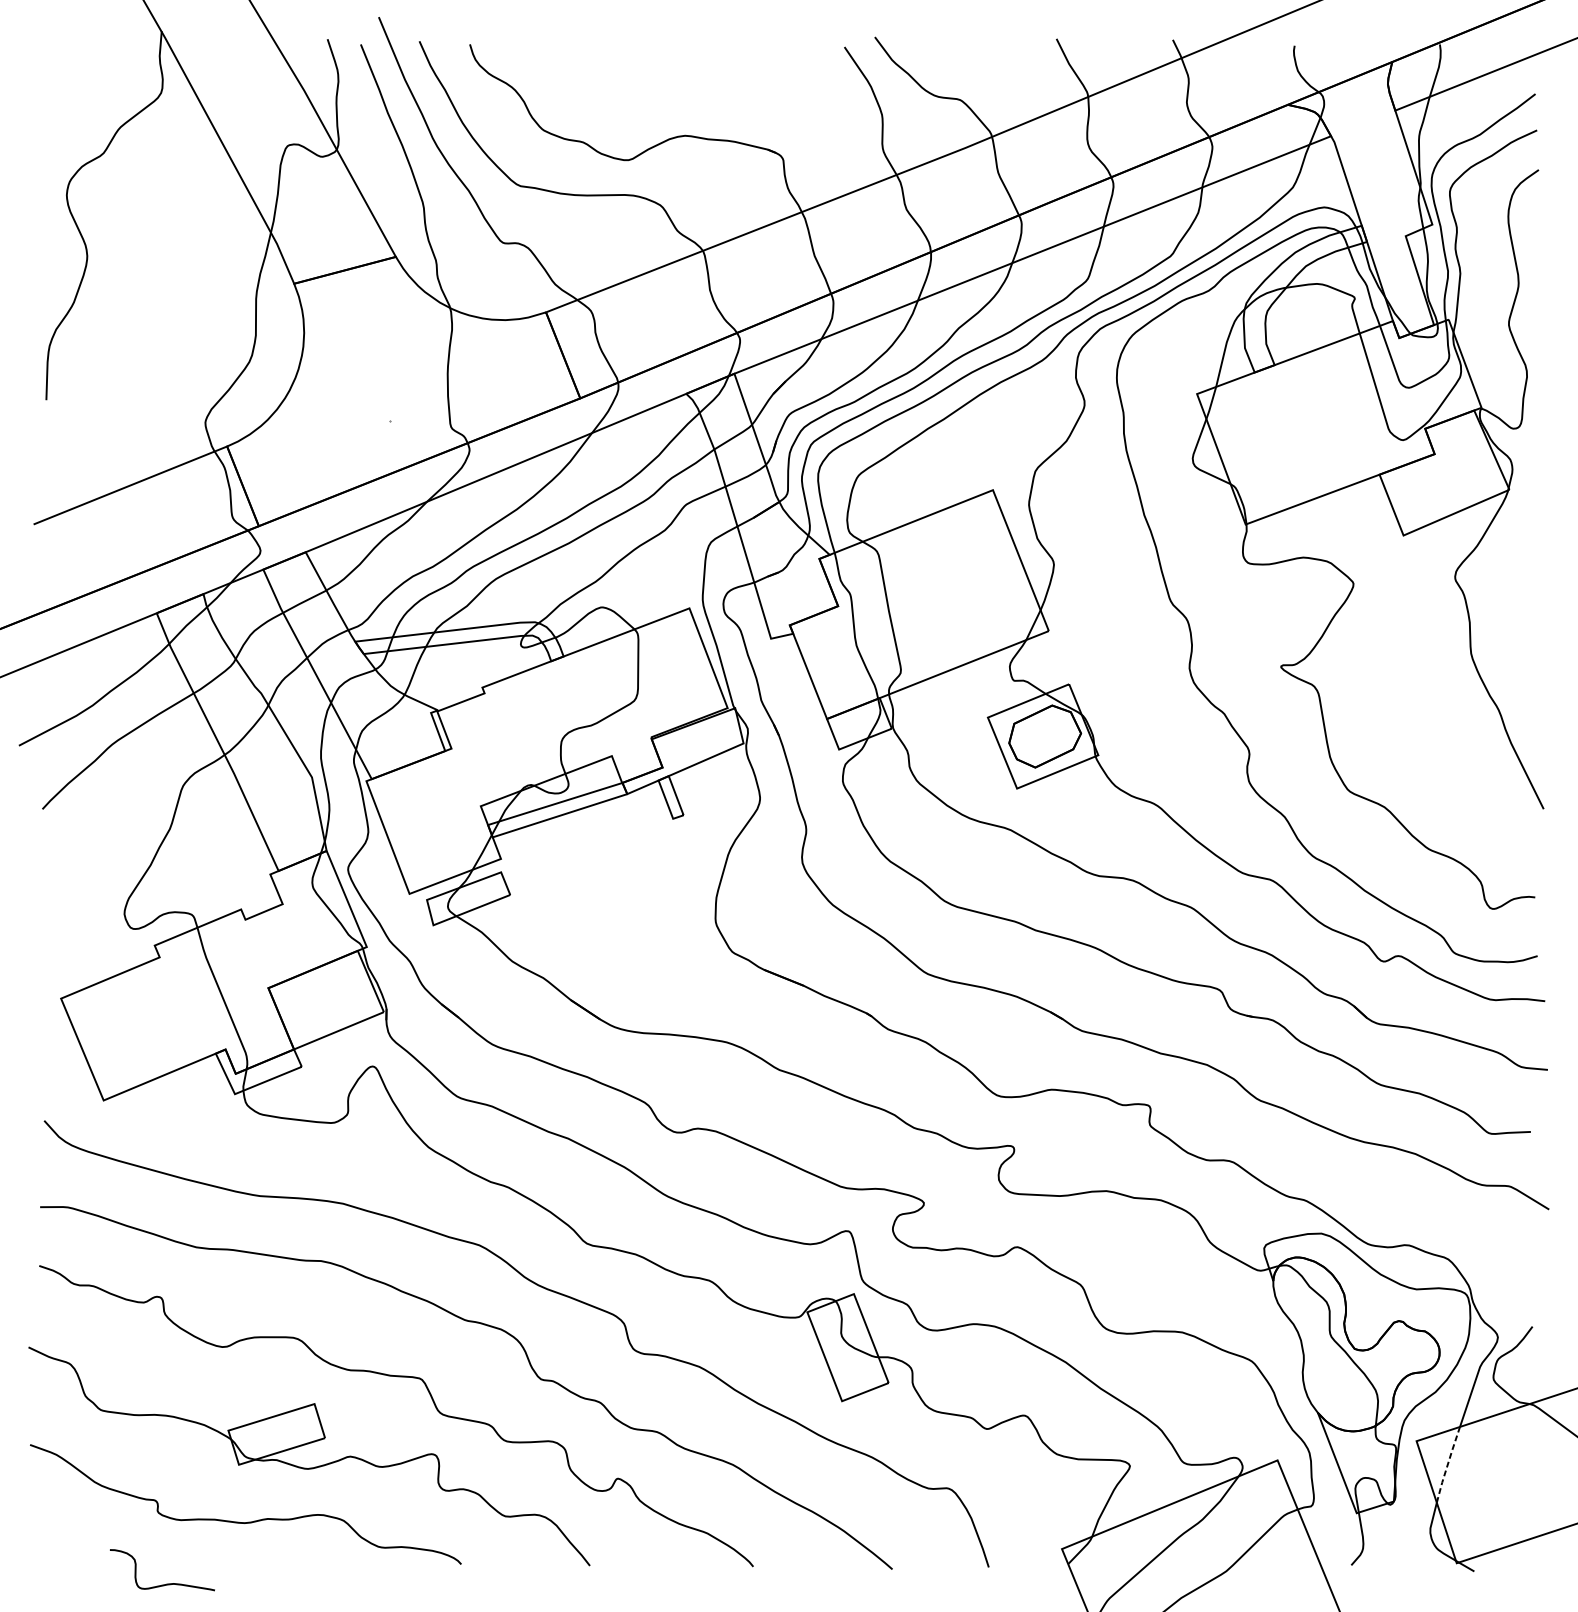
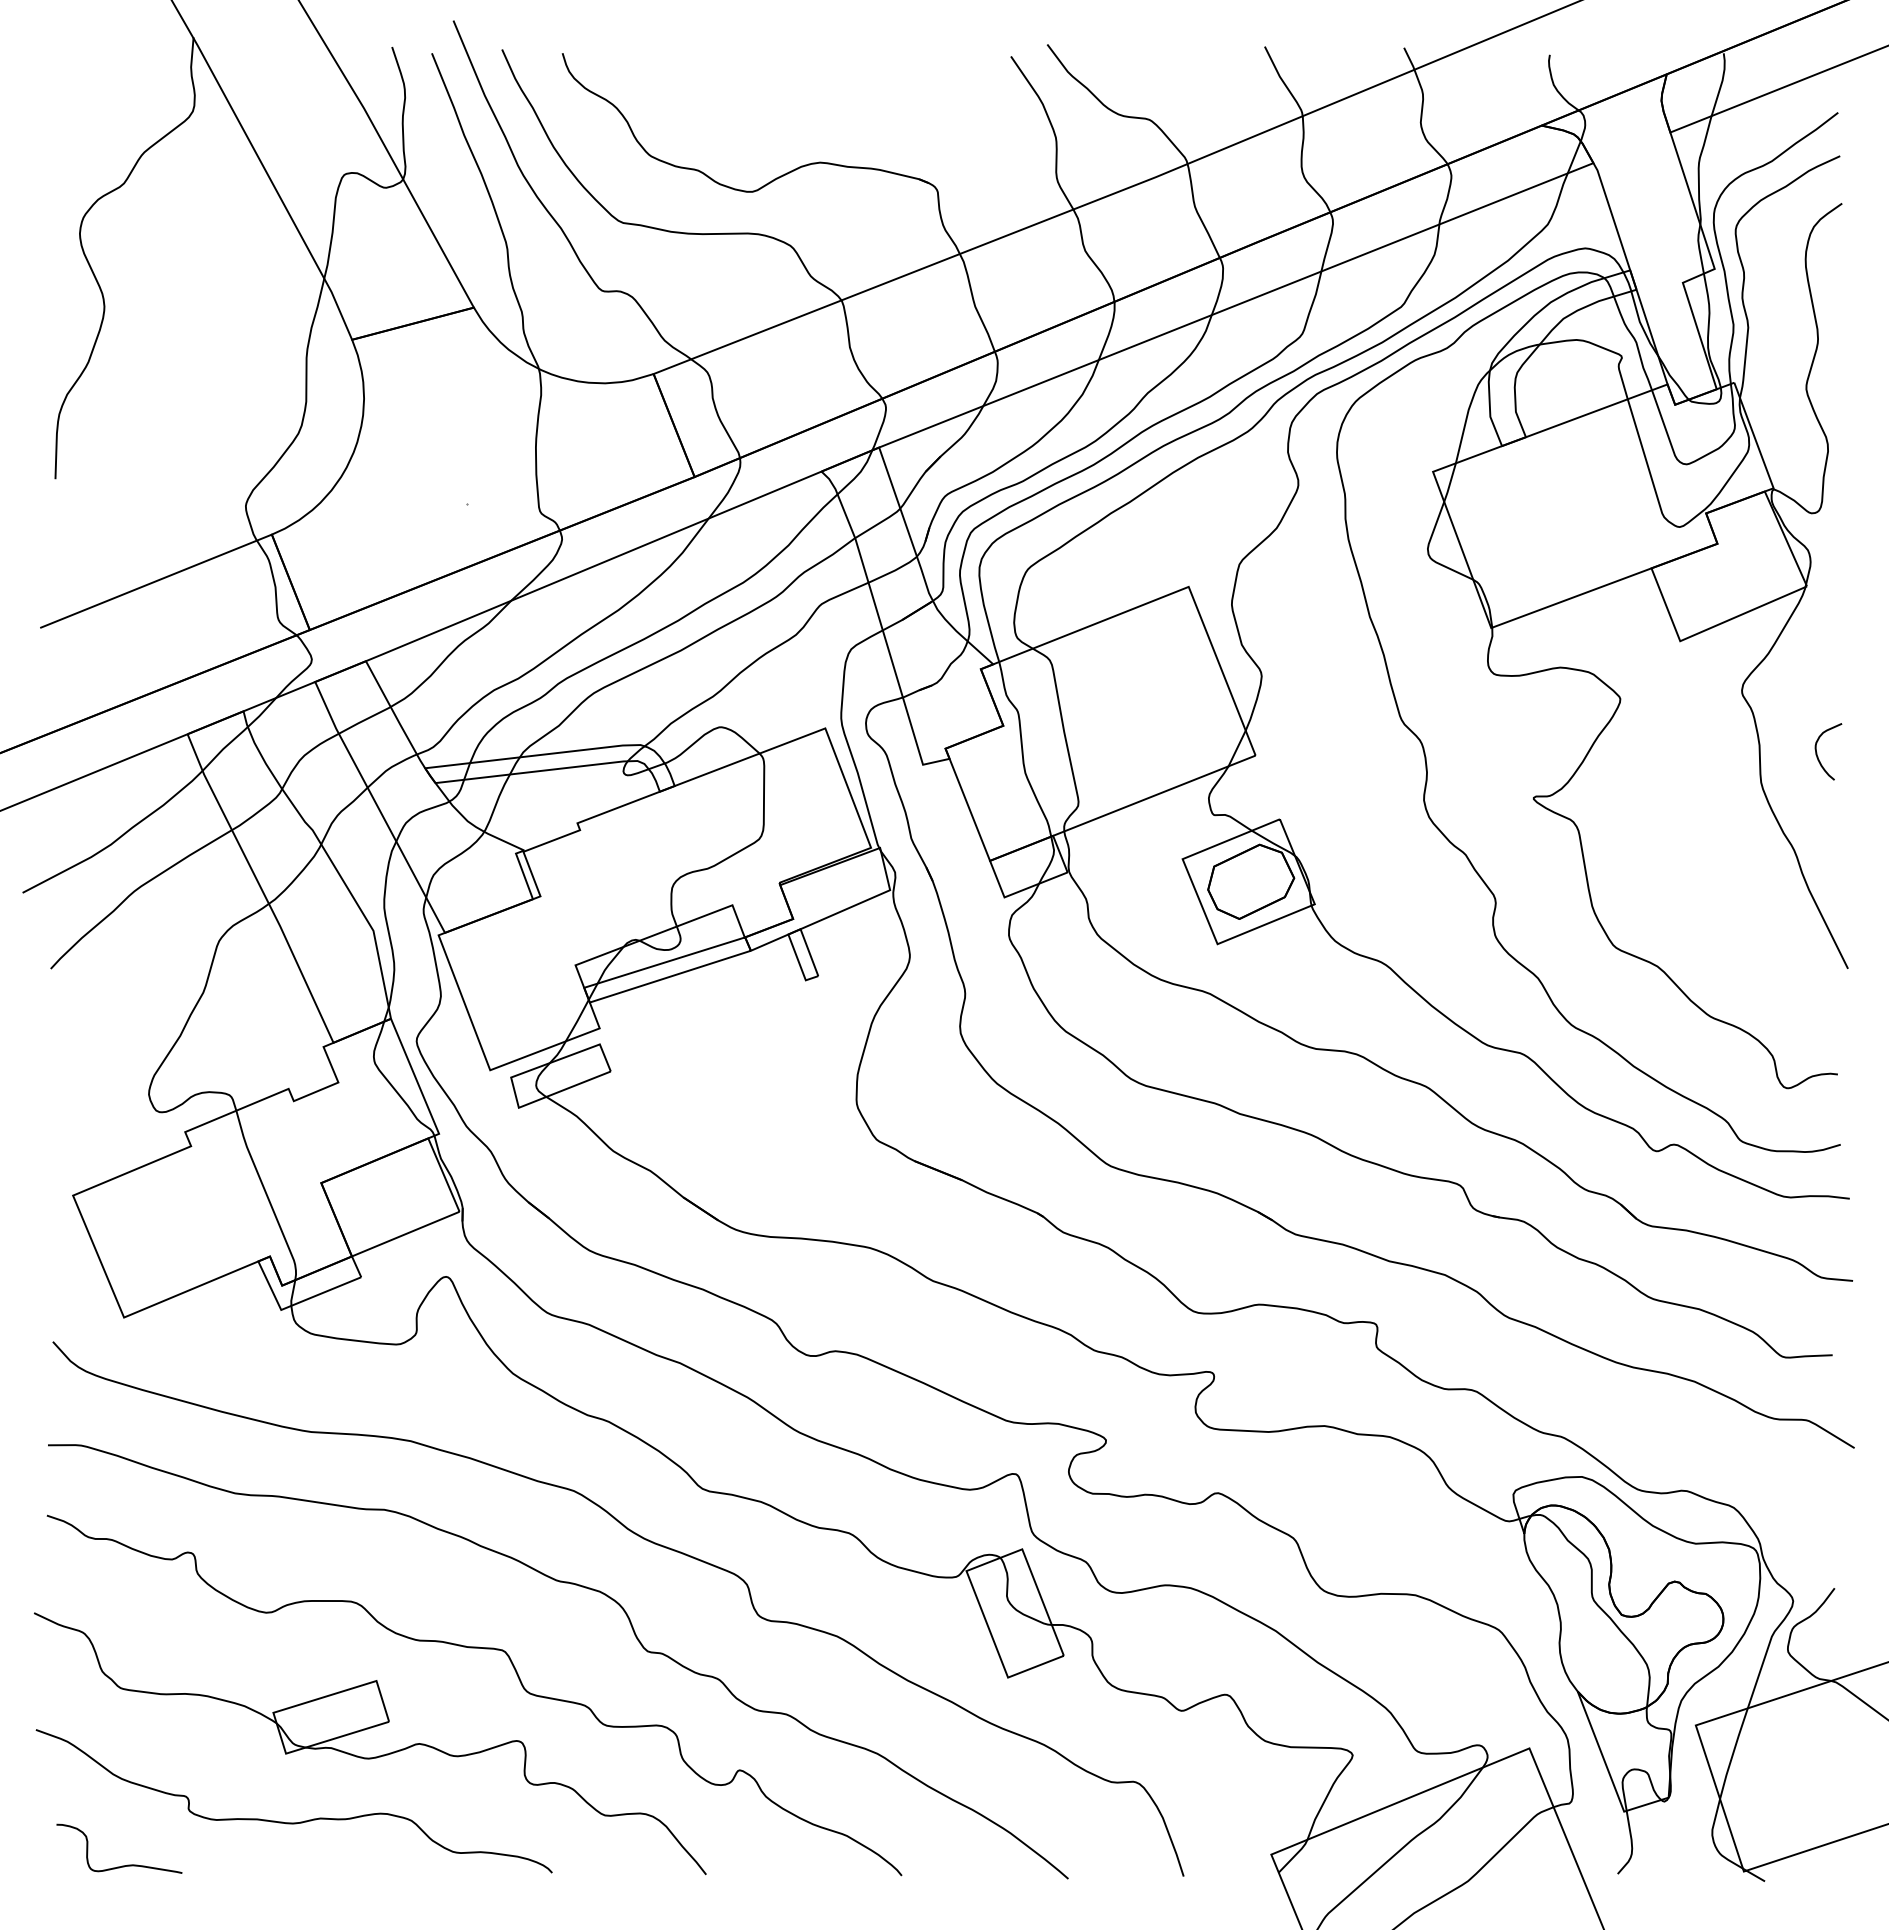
curve: (1518, 628) -> (1817, 752), added
line: (1448, 1464) -> (1733, 1753), dashed -> solid
curve: (165, 1584) -> (122, 1865), moved

